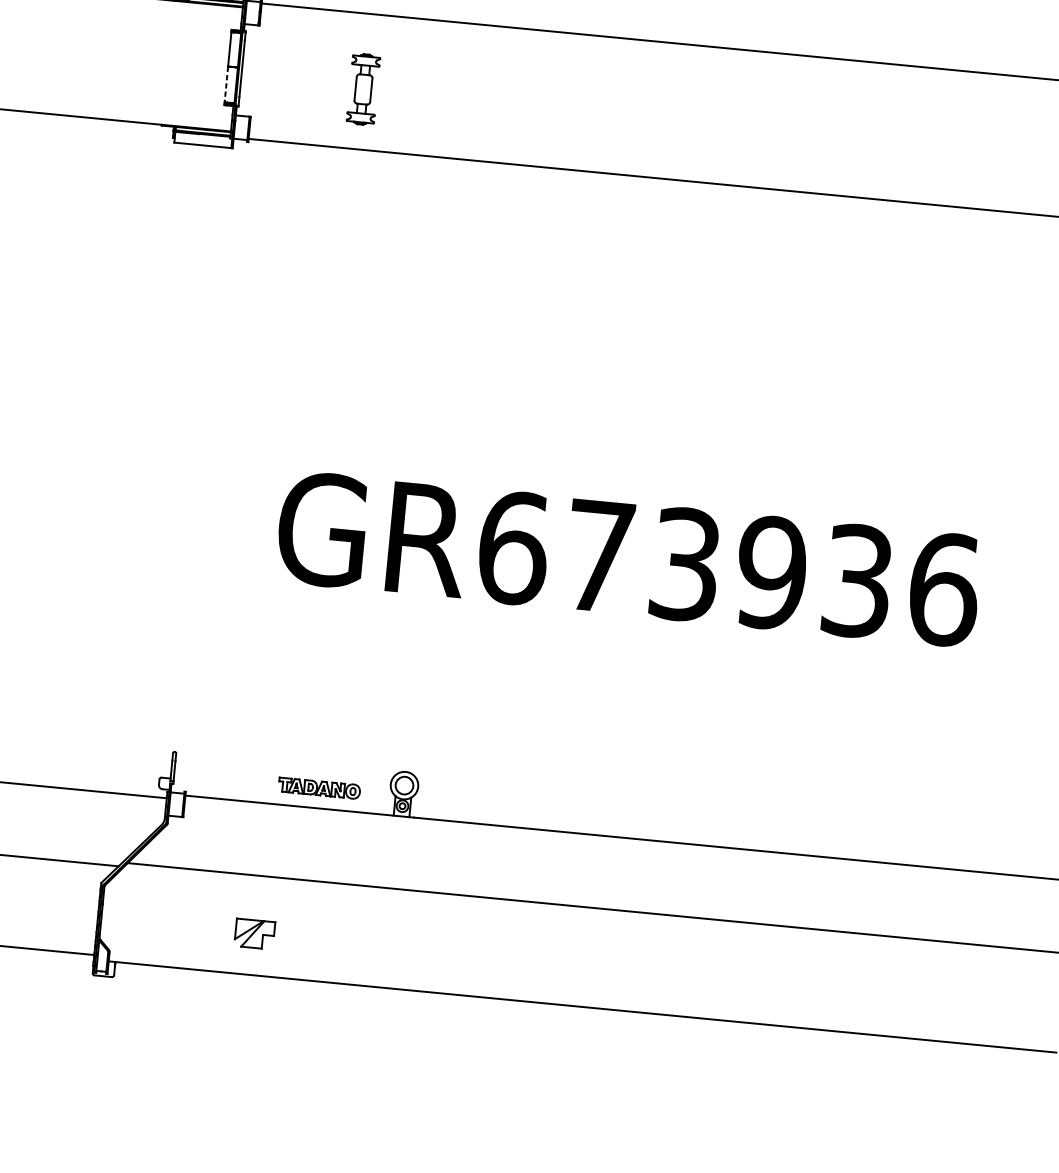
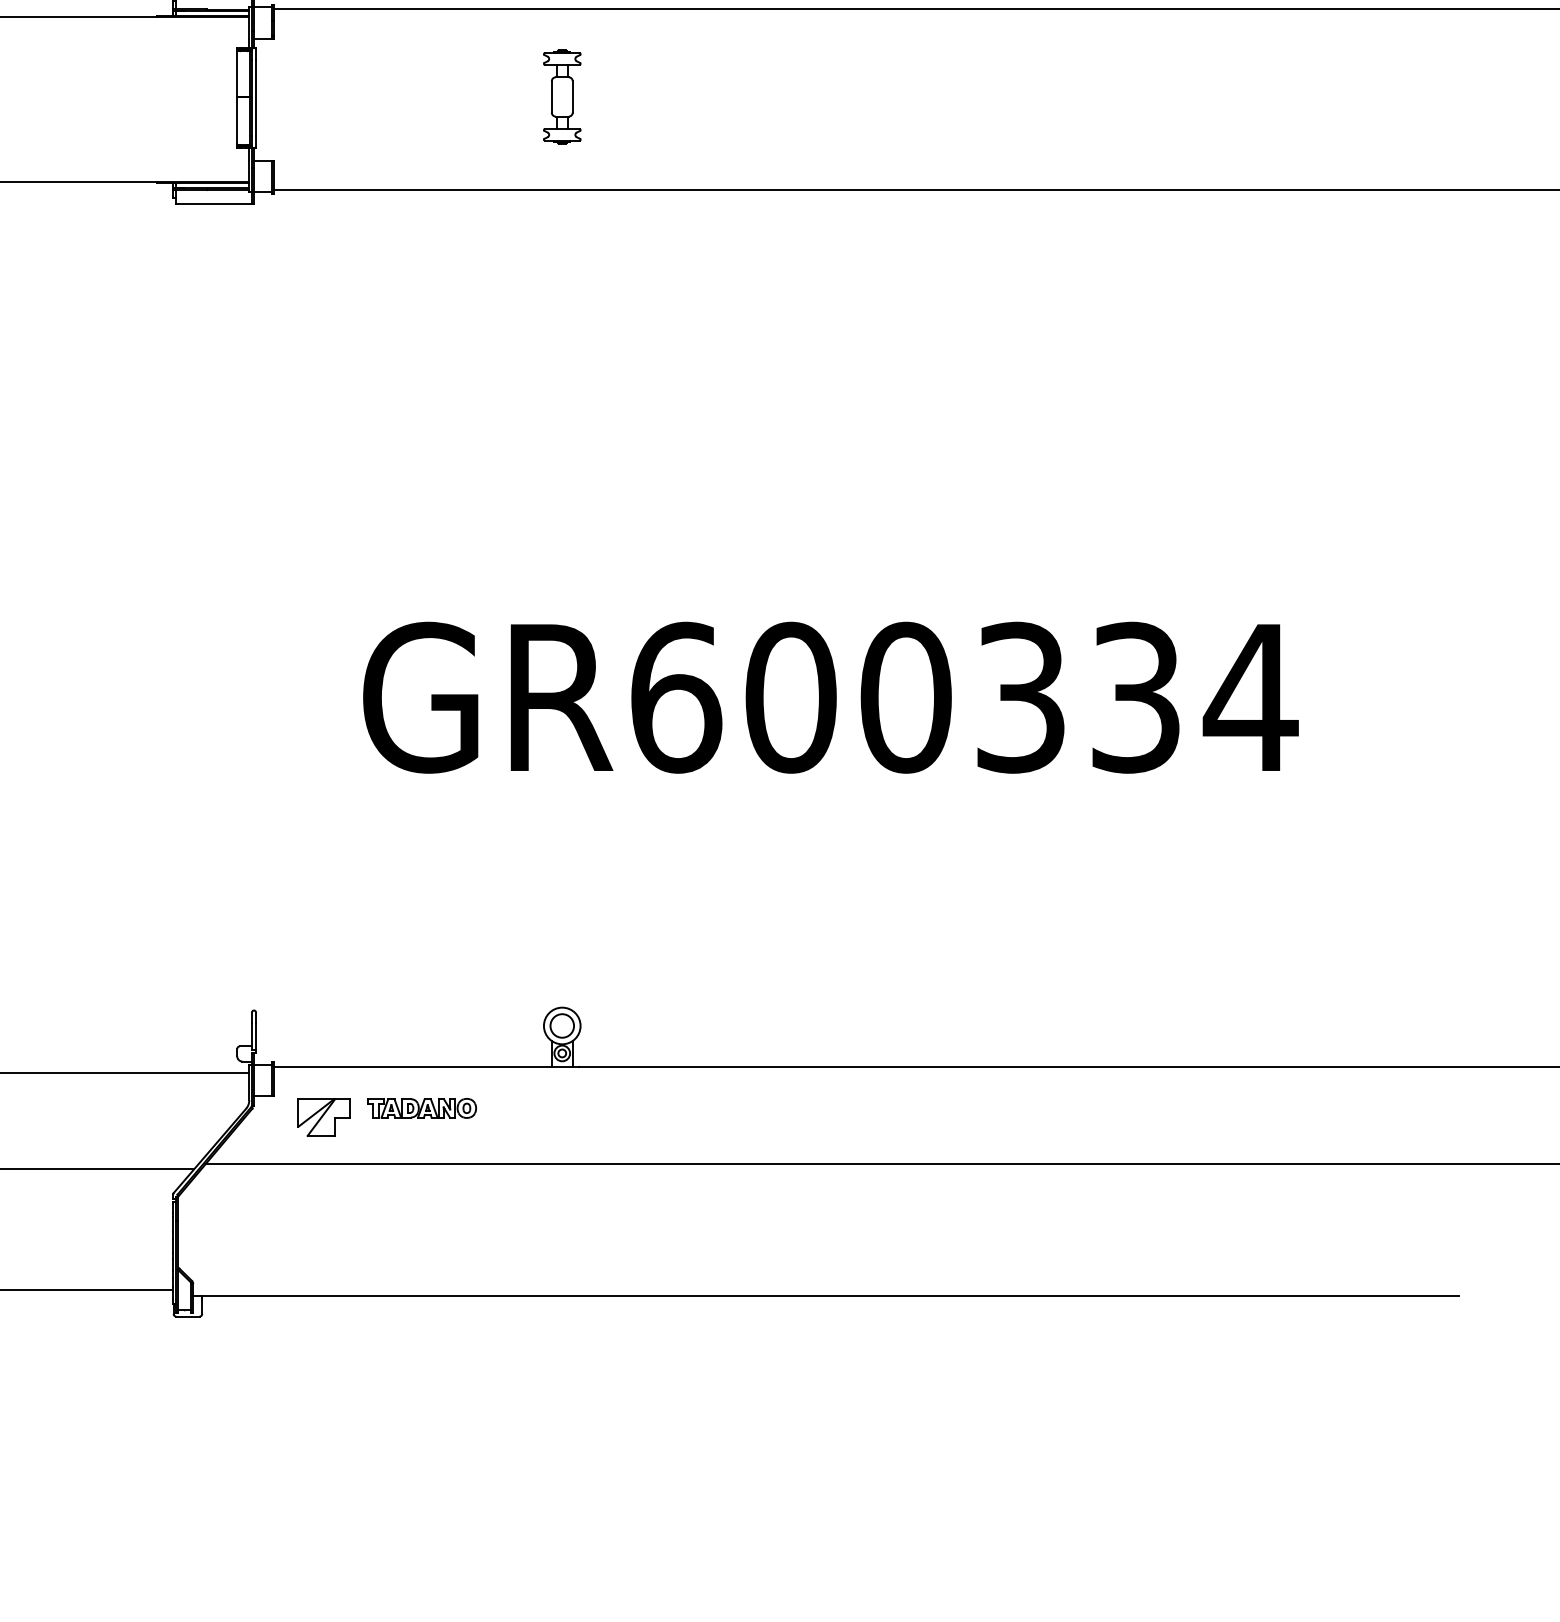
line: (226, 84) -> (237, 120), dashed -> solid
part: (363, 89) -> (562, 96), moved
text: (772, 572) -> (1021, 697), GR673936 -> GR600334
part: (319, 788) -> (421, 1108), moved
part: (254, 934) -> (323, 1117), moved

